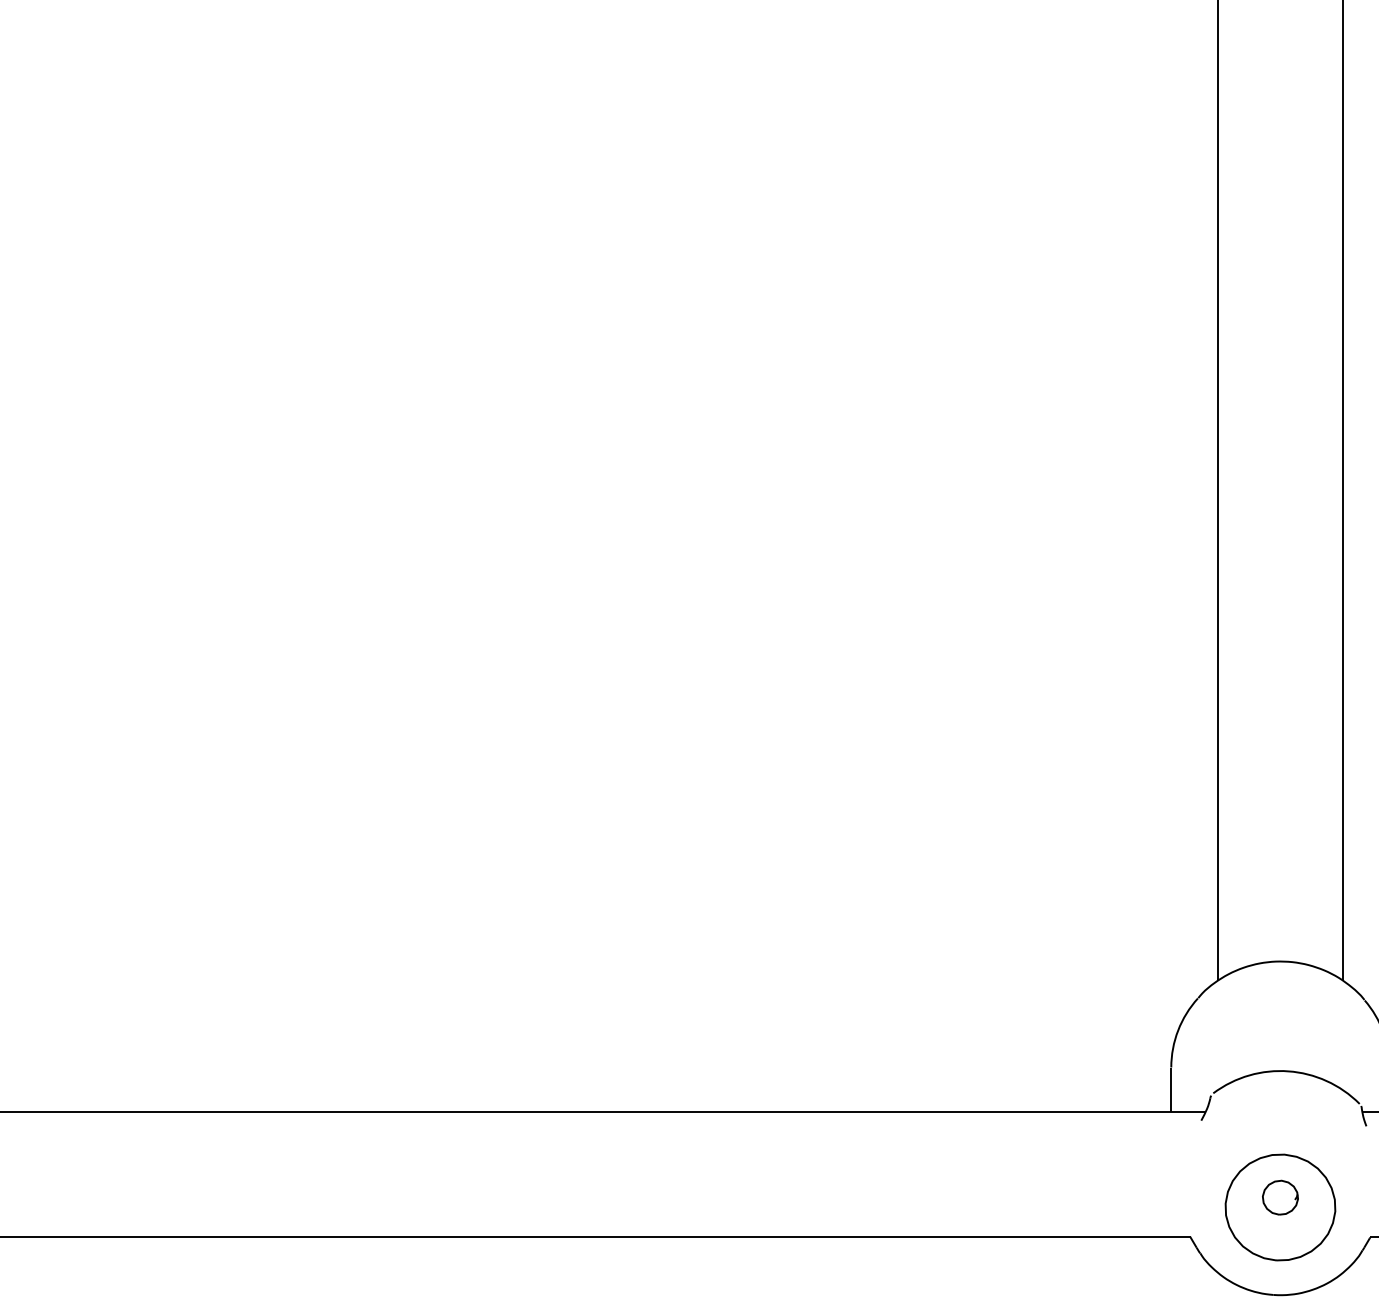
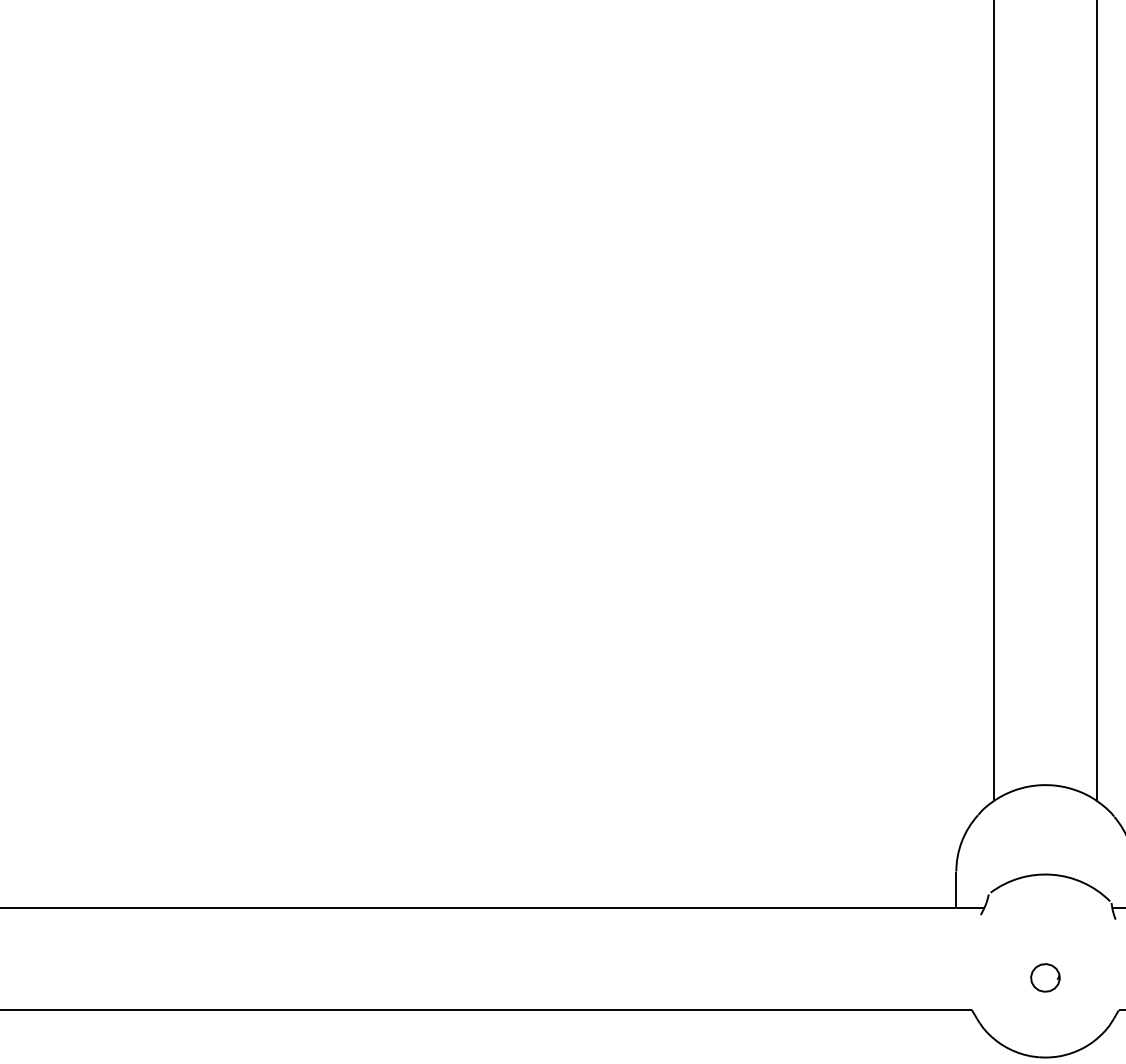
part: (1280, 1207) -> (1045, 985), removed

